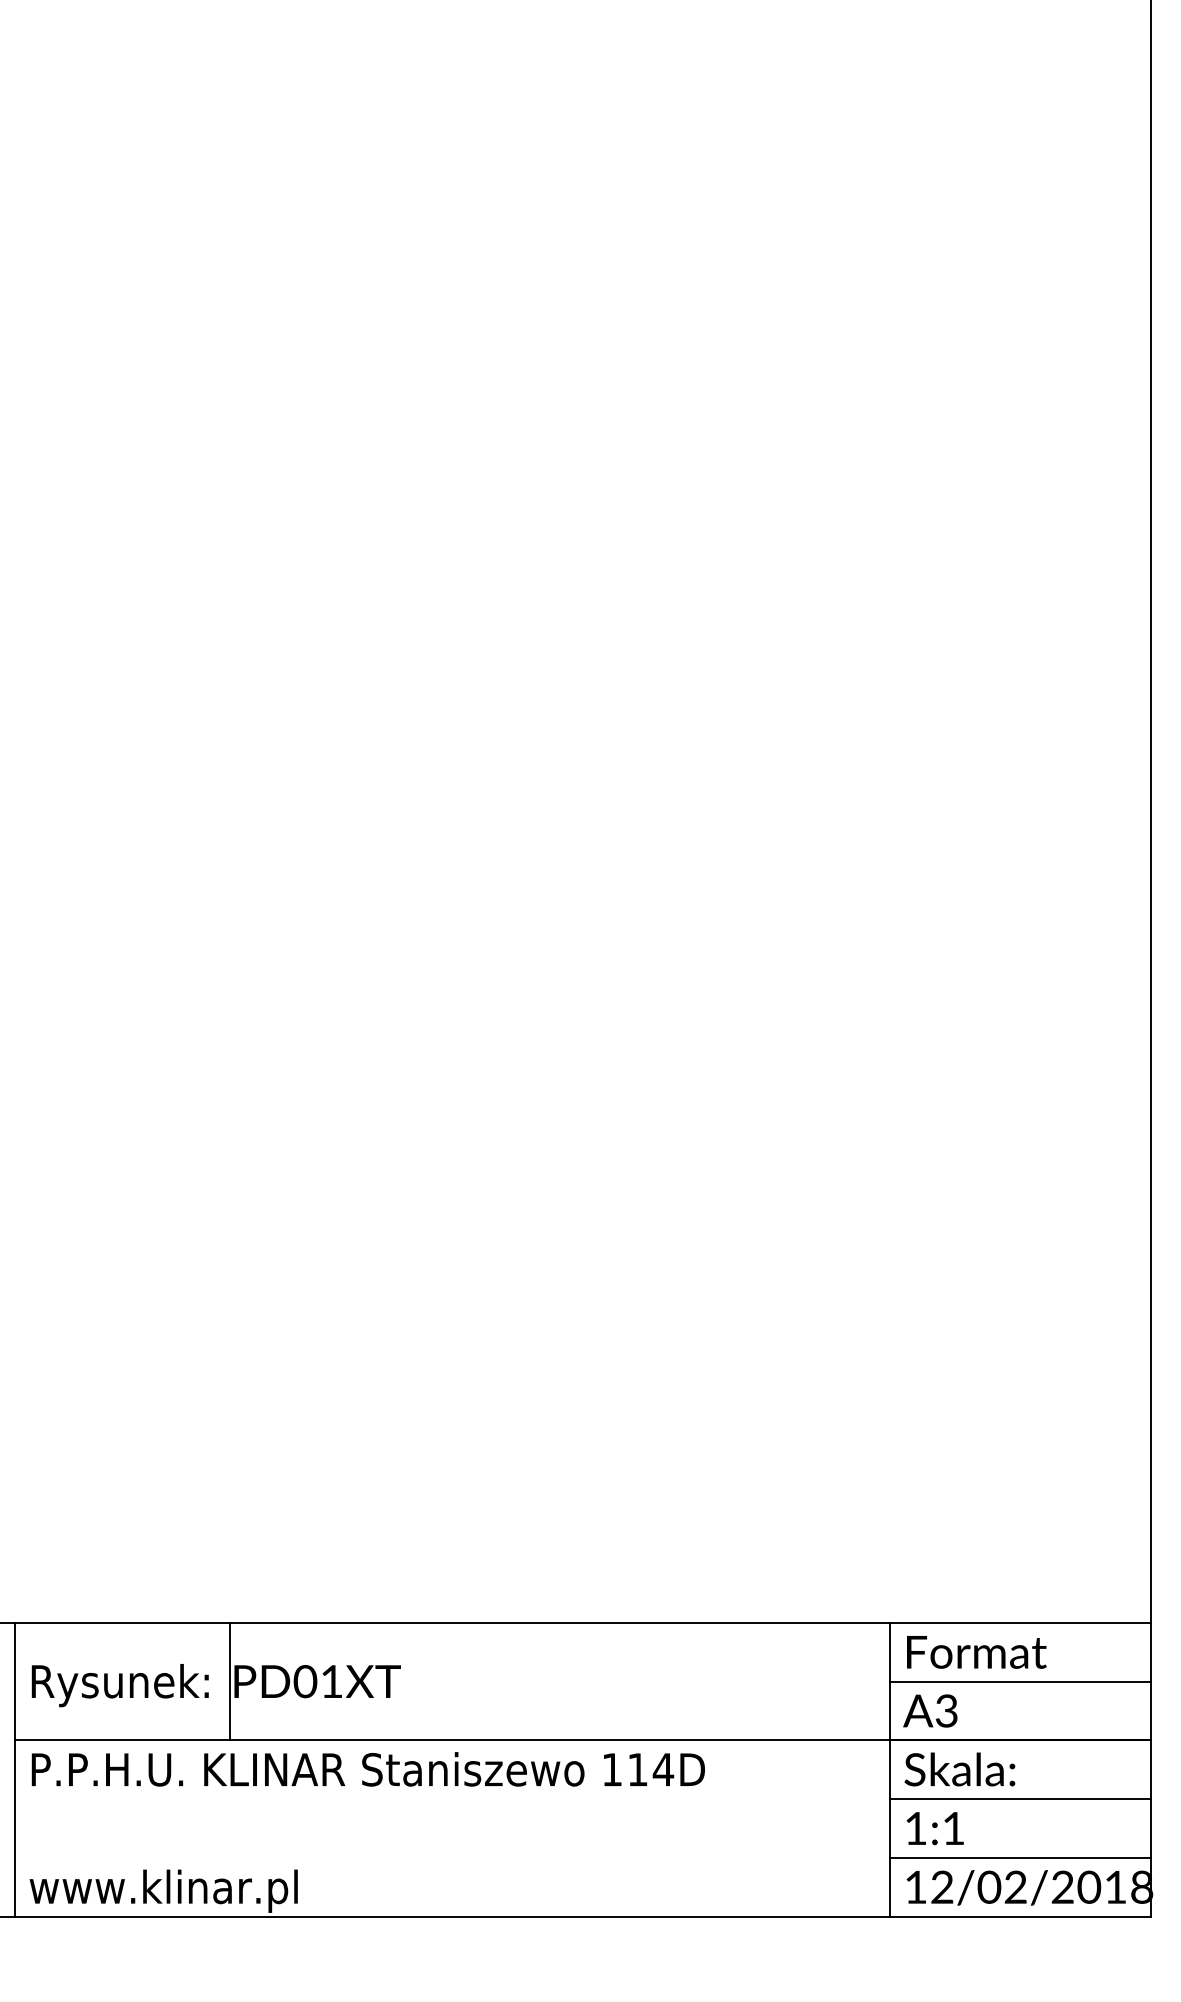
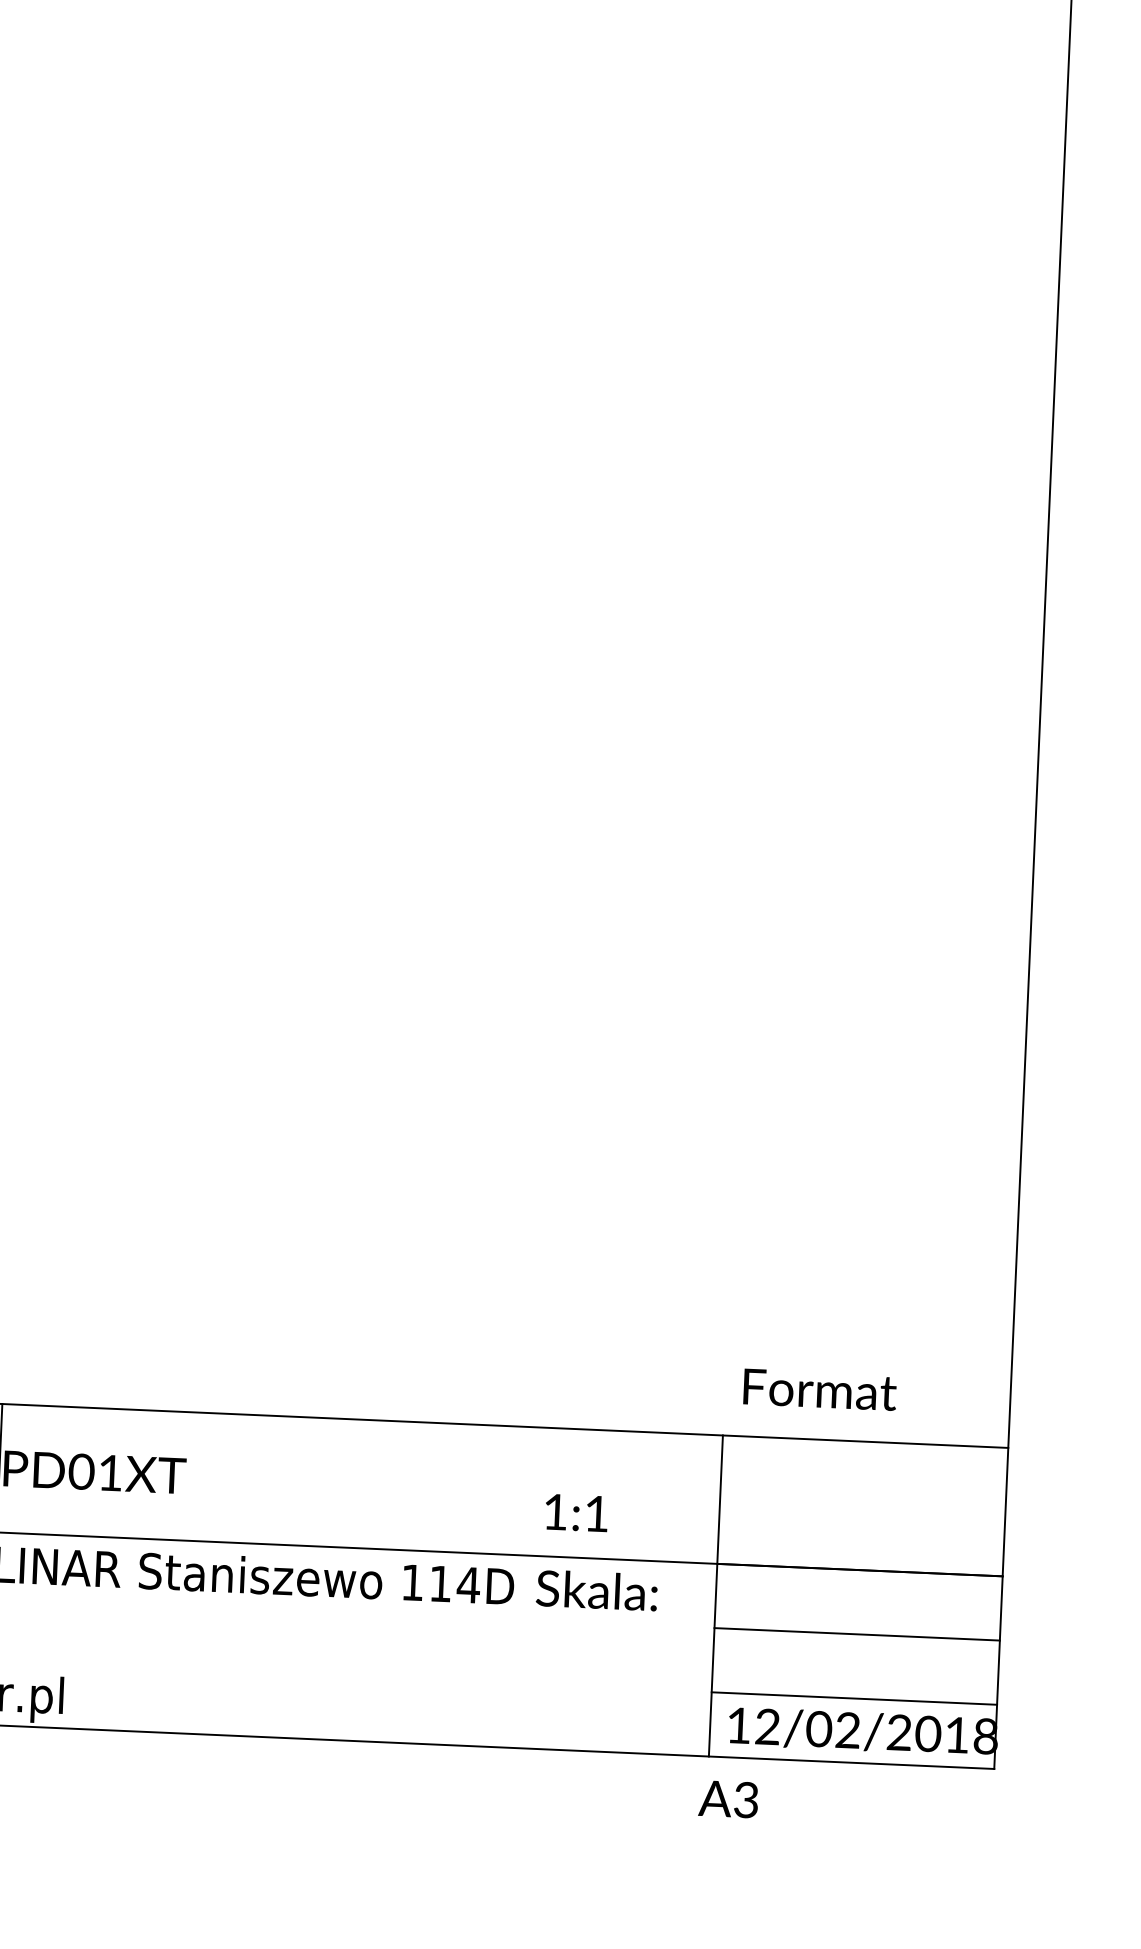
text: (976, 1652) -> (819, 1390), moved
line: (1019, 1681) -> (861, 1505), removed
text: (930, 1710) -> (728, 1798), moved
text: (959, 1769) -> (596, 1590), moved
text: (934, 1828) -> (575, 1512), moved

